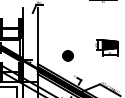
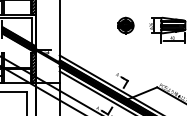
part: (67, 55) -> (125, 24), moved

